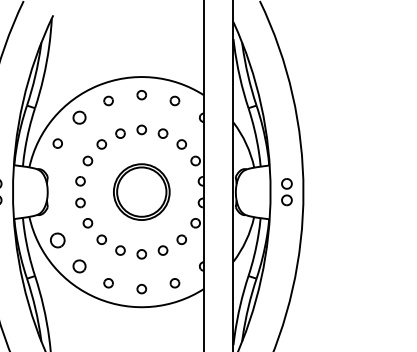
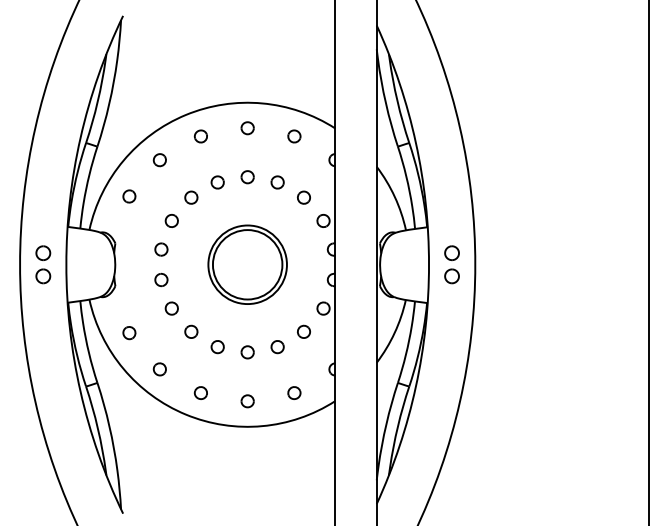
part: (79, 118) -> (159, 160), size x0.71
part: (57, 240) -> (129, 333), size x0.62
part: (79, 266) -> (159, 369), size x0.71

